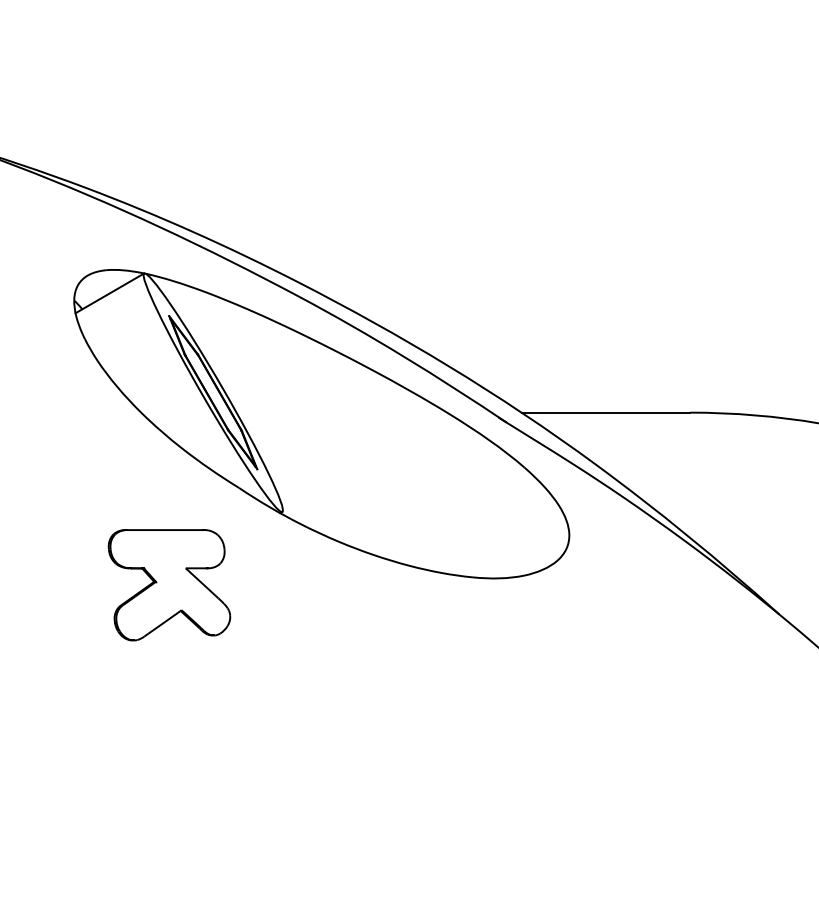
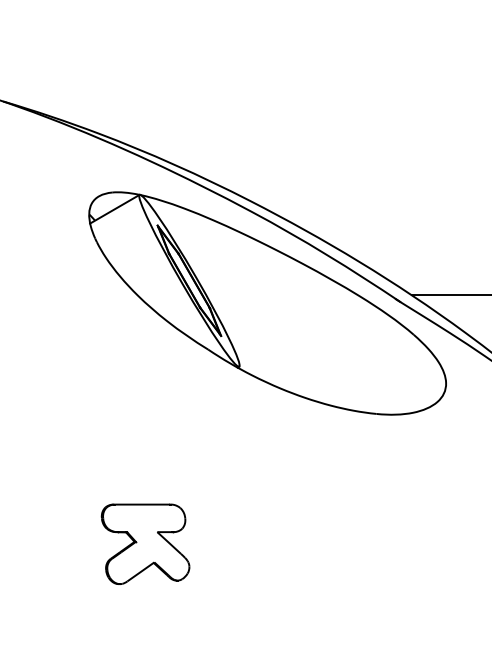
part: (169, 585) -> (145, 544), moved

